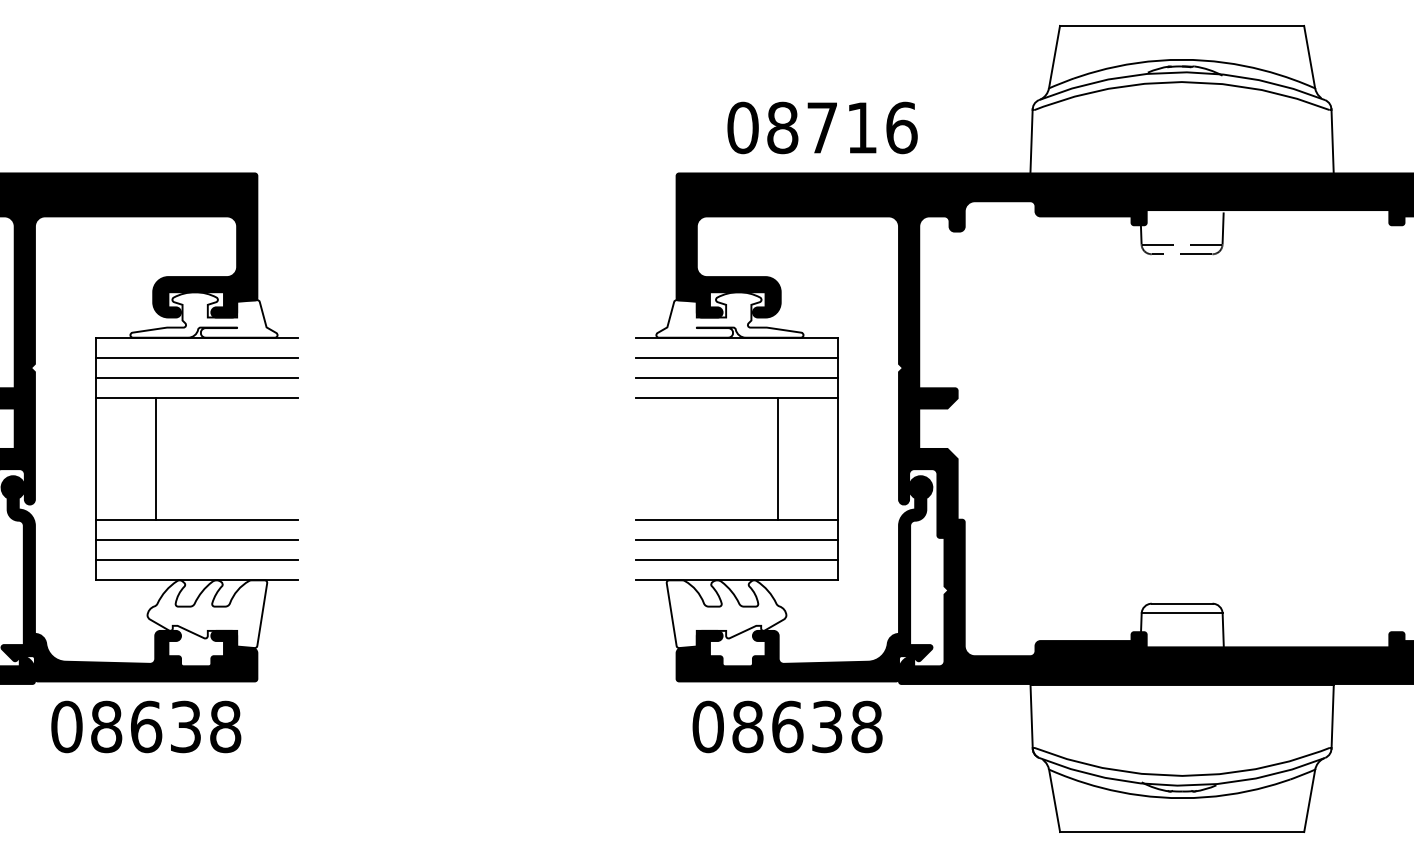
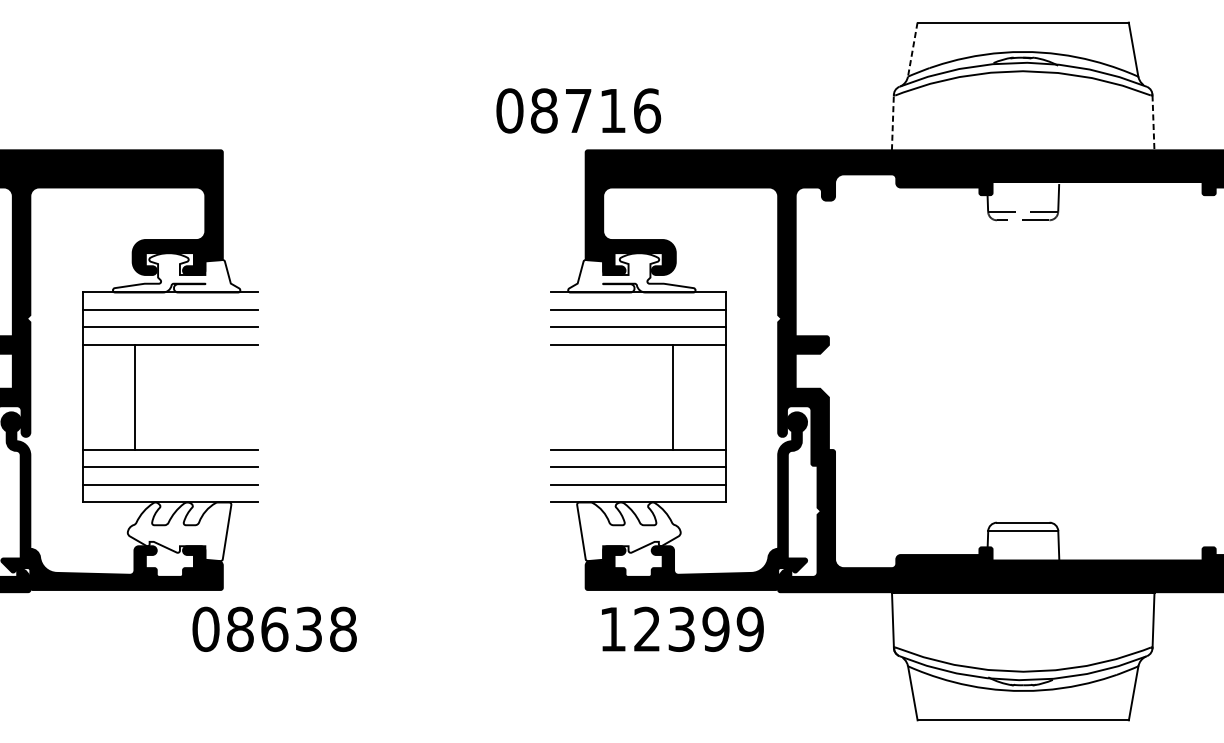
line: (1054, 57) -> (912, 49), solid -> dashed
text: (822, 127) -> (578, 110), moved
line: (1031, 141) -> (892, 122), solid -> dashed
line: (1332, 141) -> (1153, 122), solid -> dashed
text: (146, 726) -> (274, 628), moved
text: (787, 726) -> (681, 628), 08638 -> 12399

